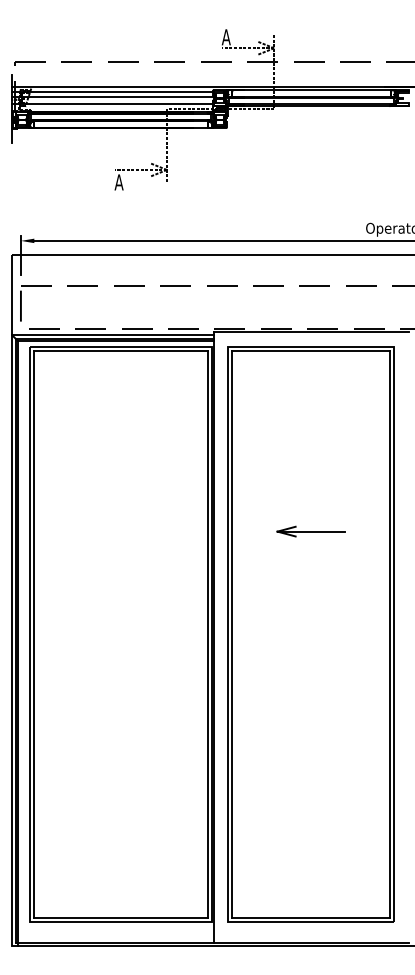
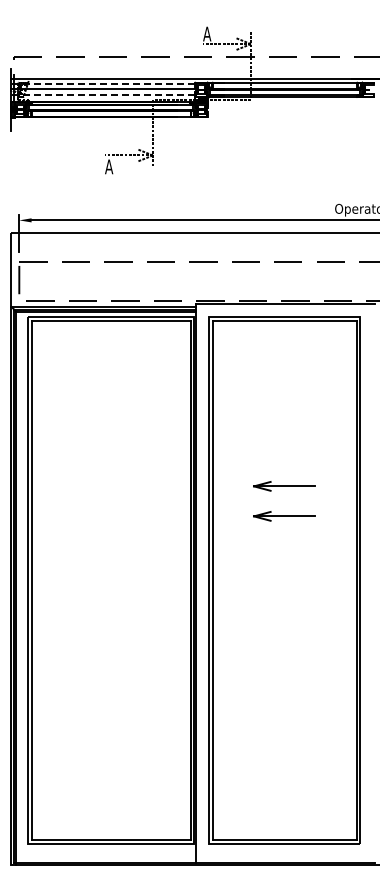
line: (112, 92) -> (103, 84), solid -> dashed
line: (112, 103) -> (103, 94), solid -> dashed
part: (310, 564) -> (284, 516), added

